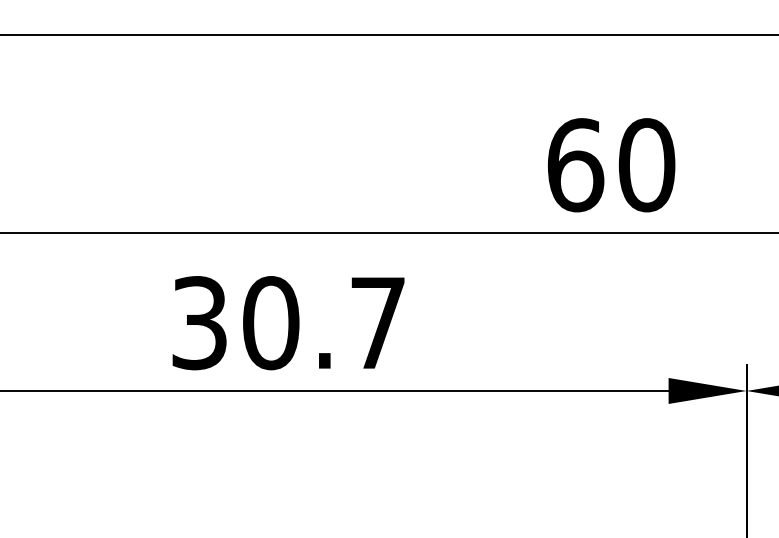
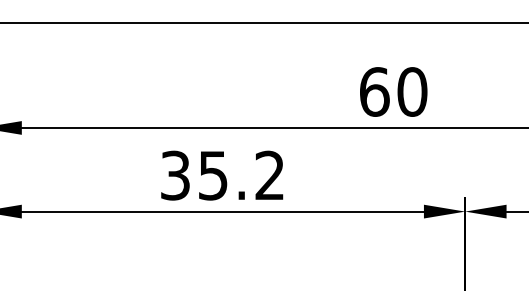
text: (322, 322) -> (240, 175), 30.7 -> 35.2

